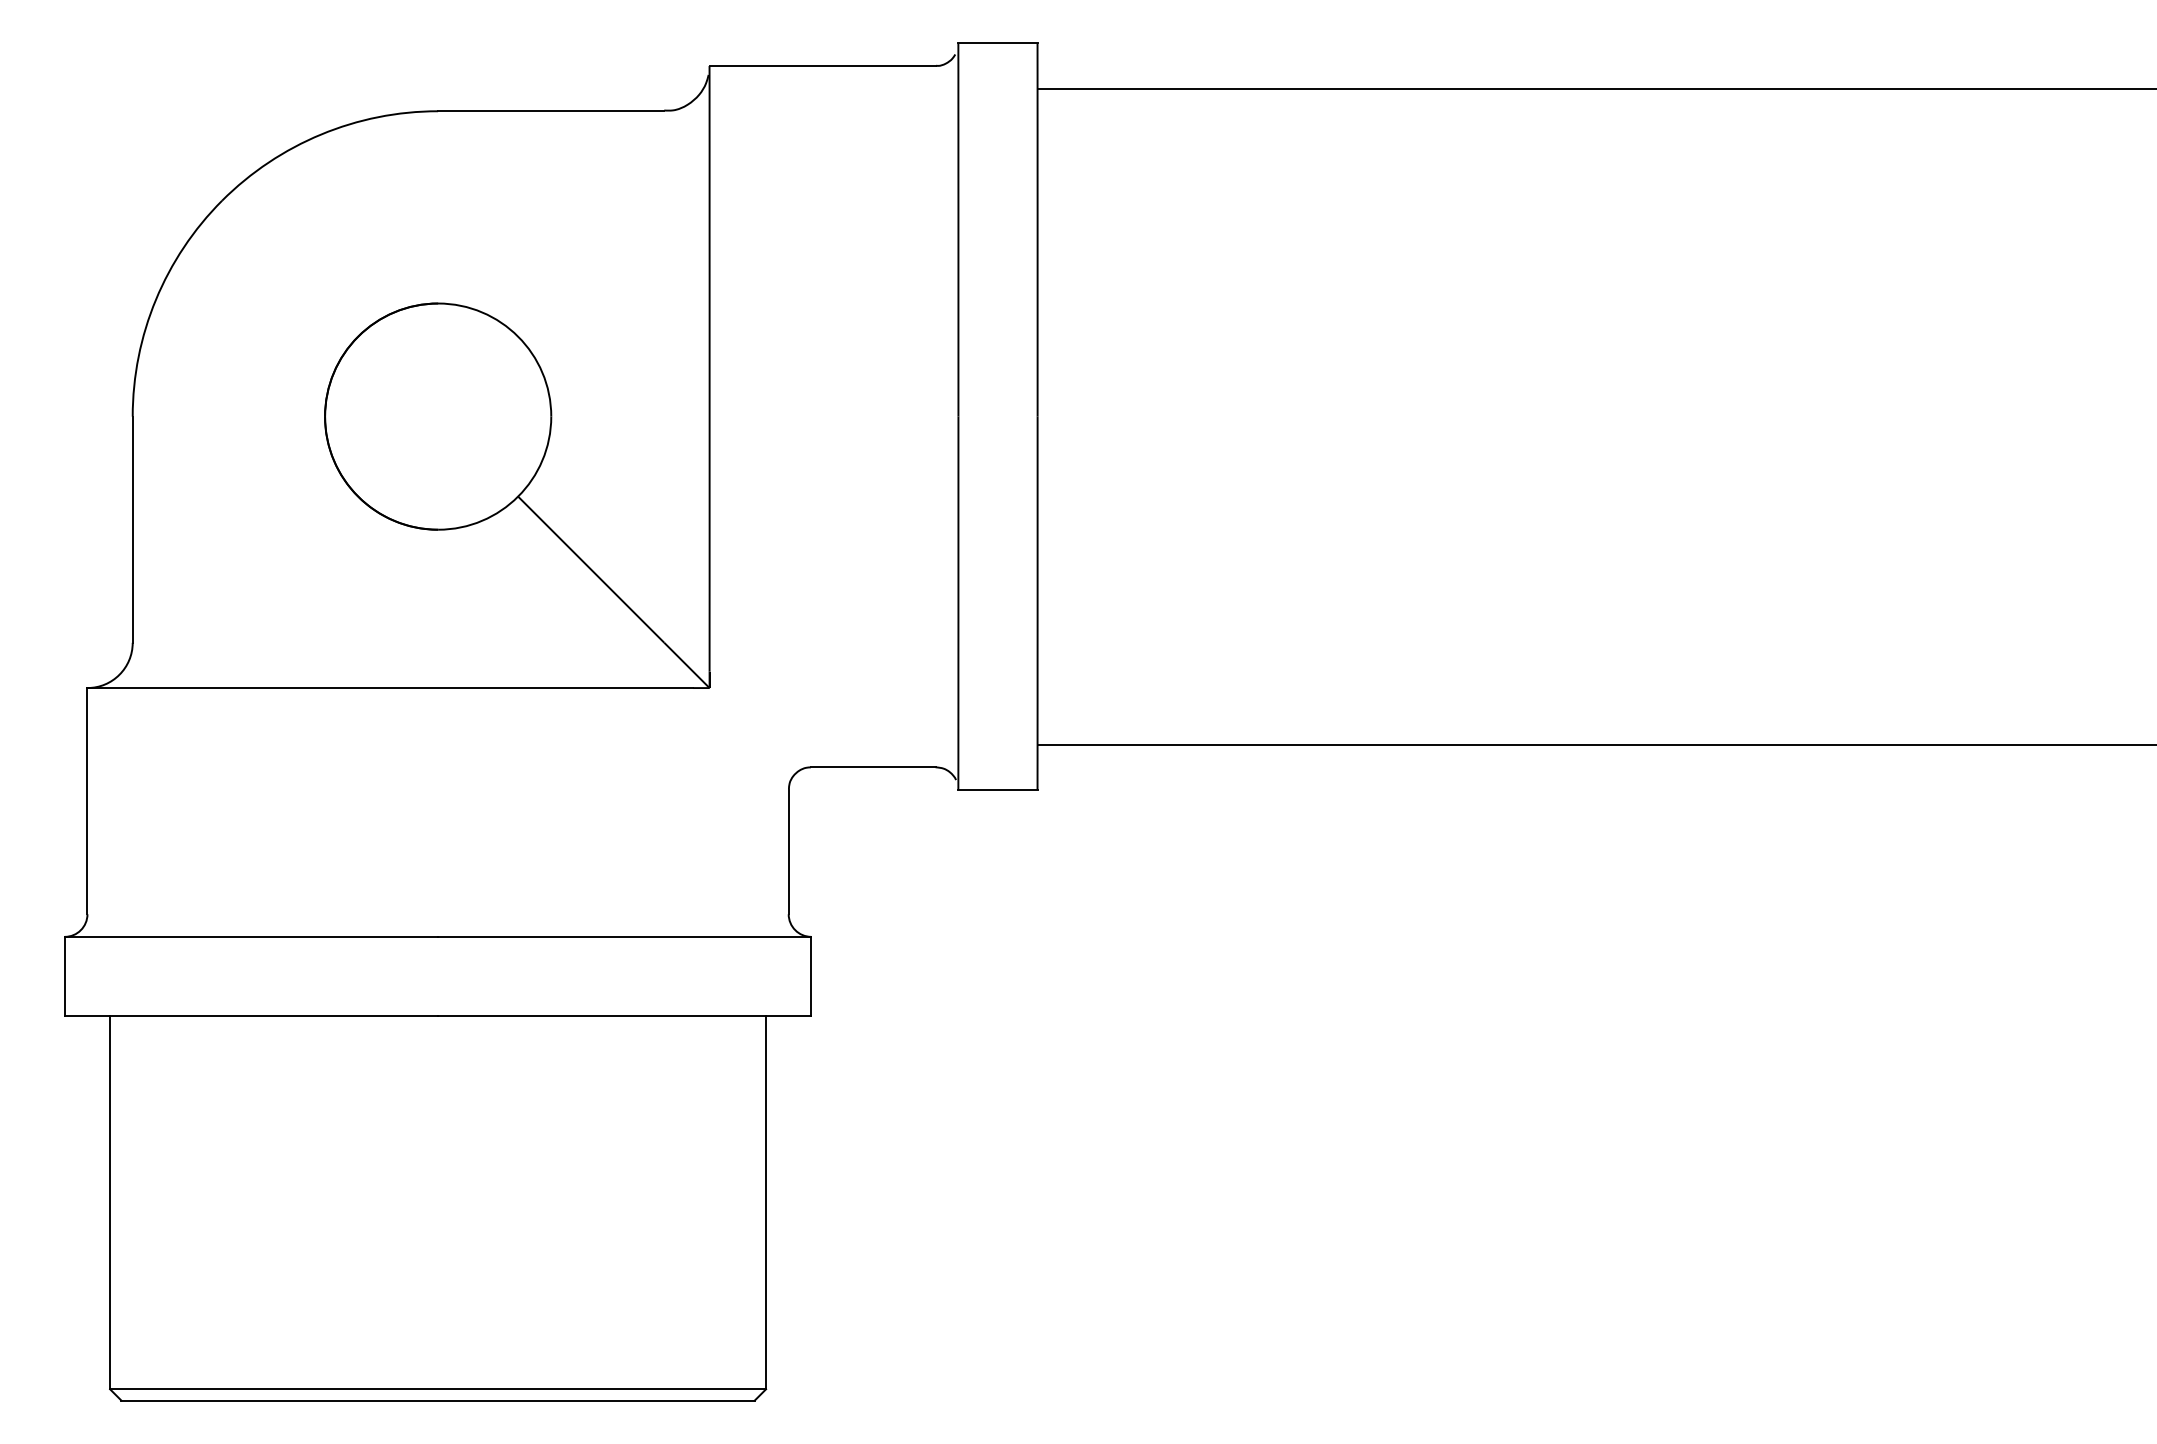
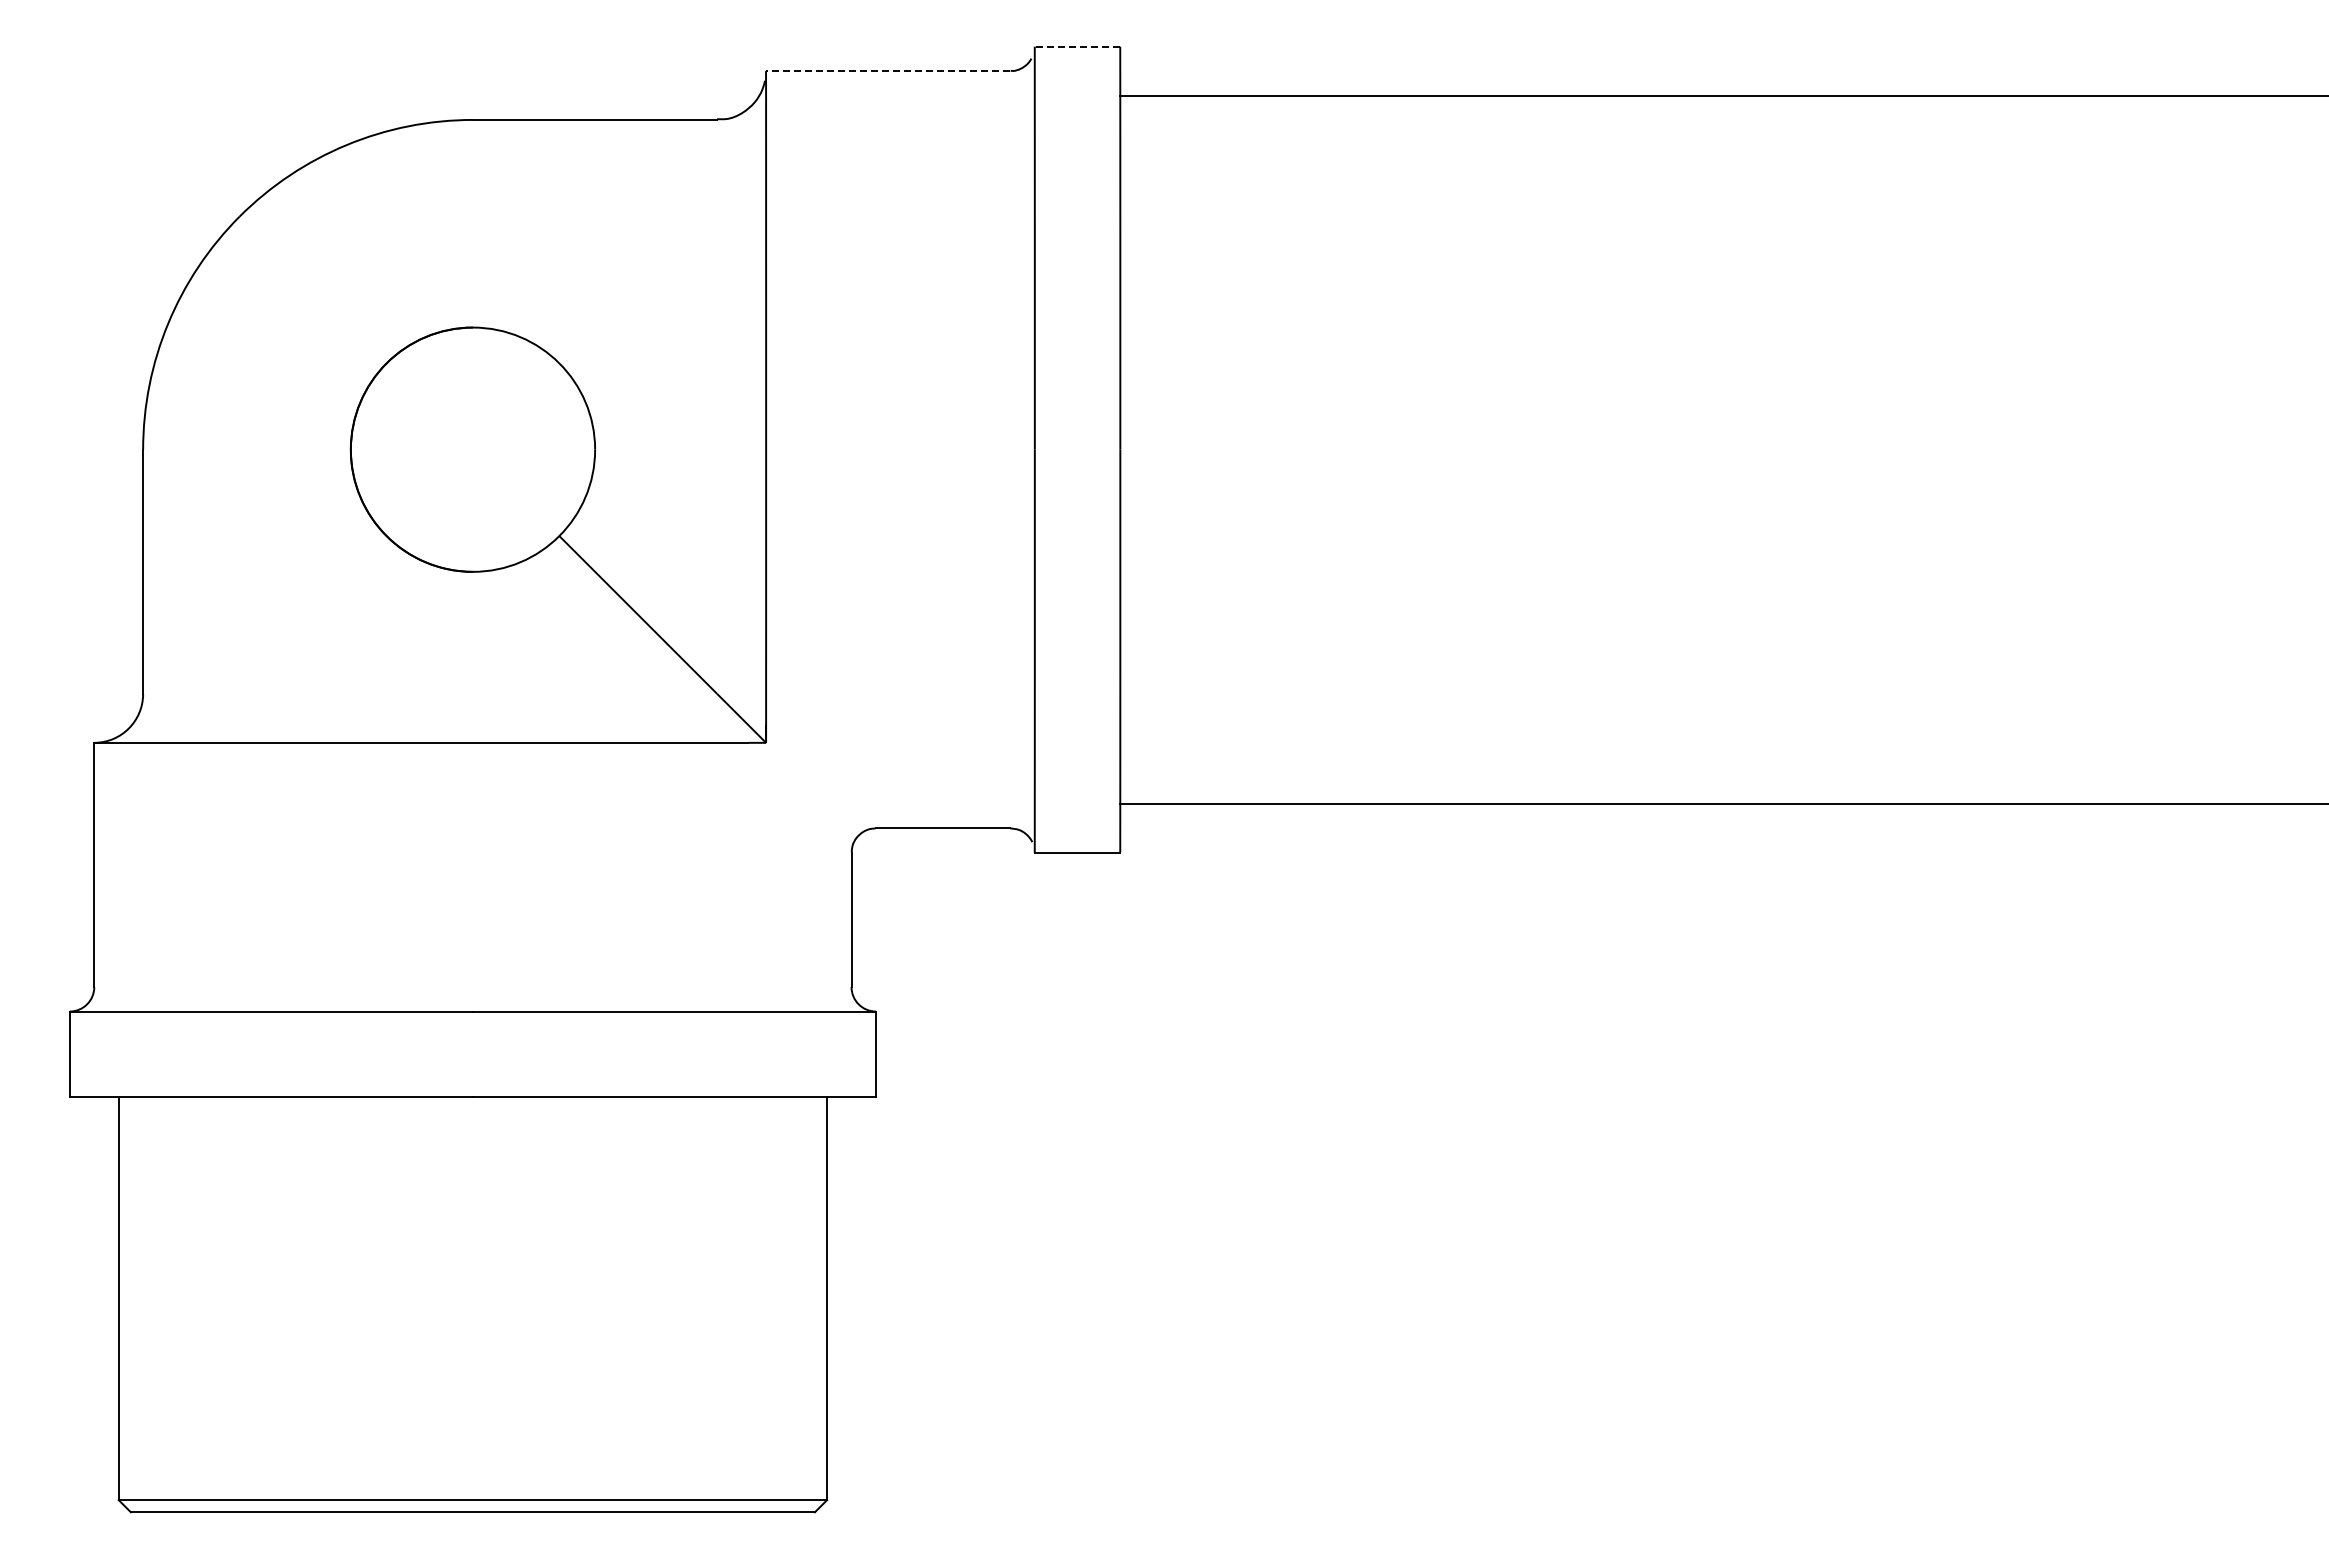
line: (997, 43) -> (1077, 46), solid -> dashed
line: (821, 66) -> (887, 71), solid -> dashed

